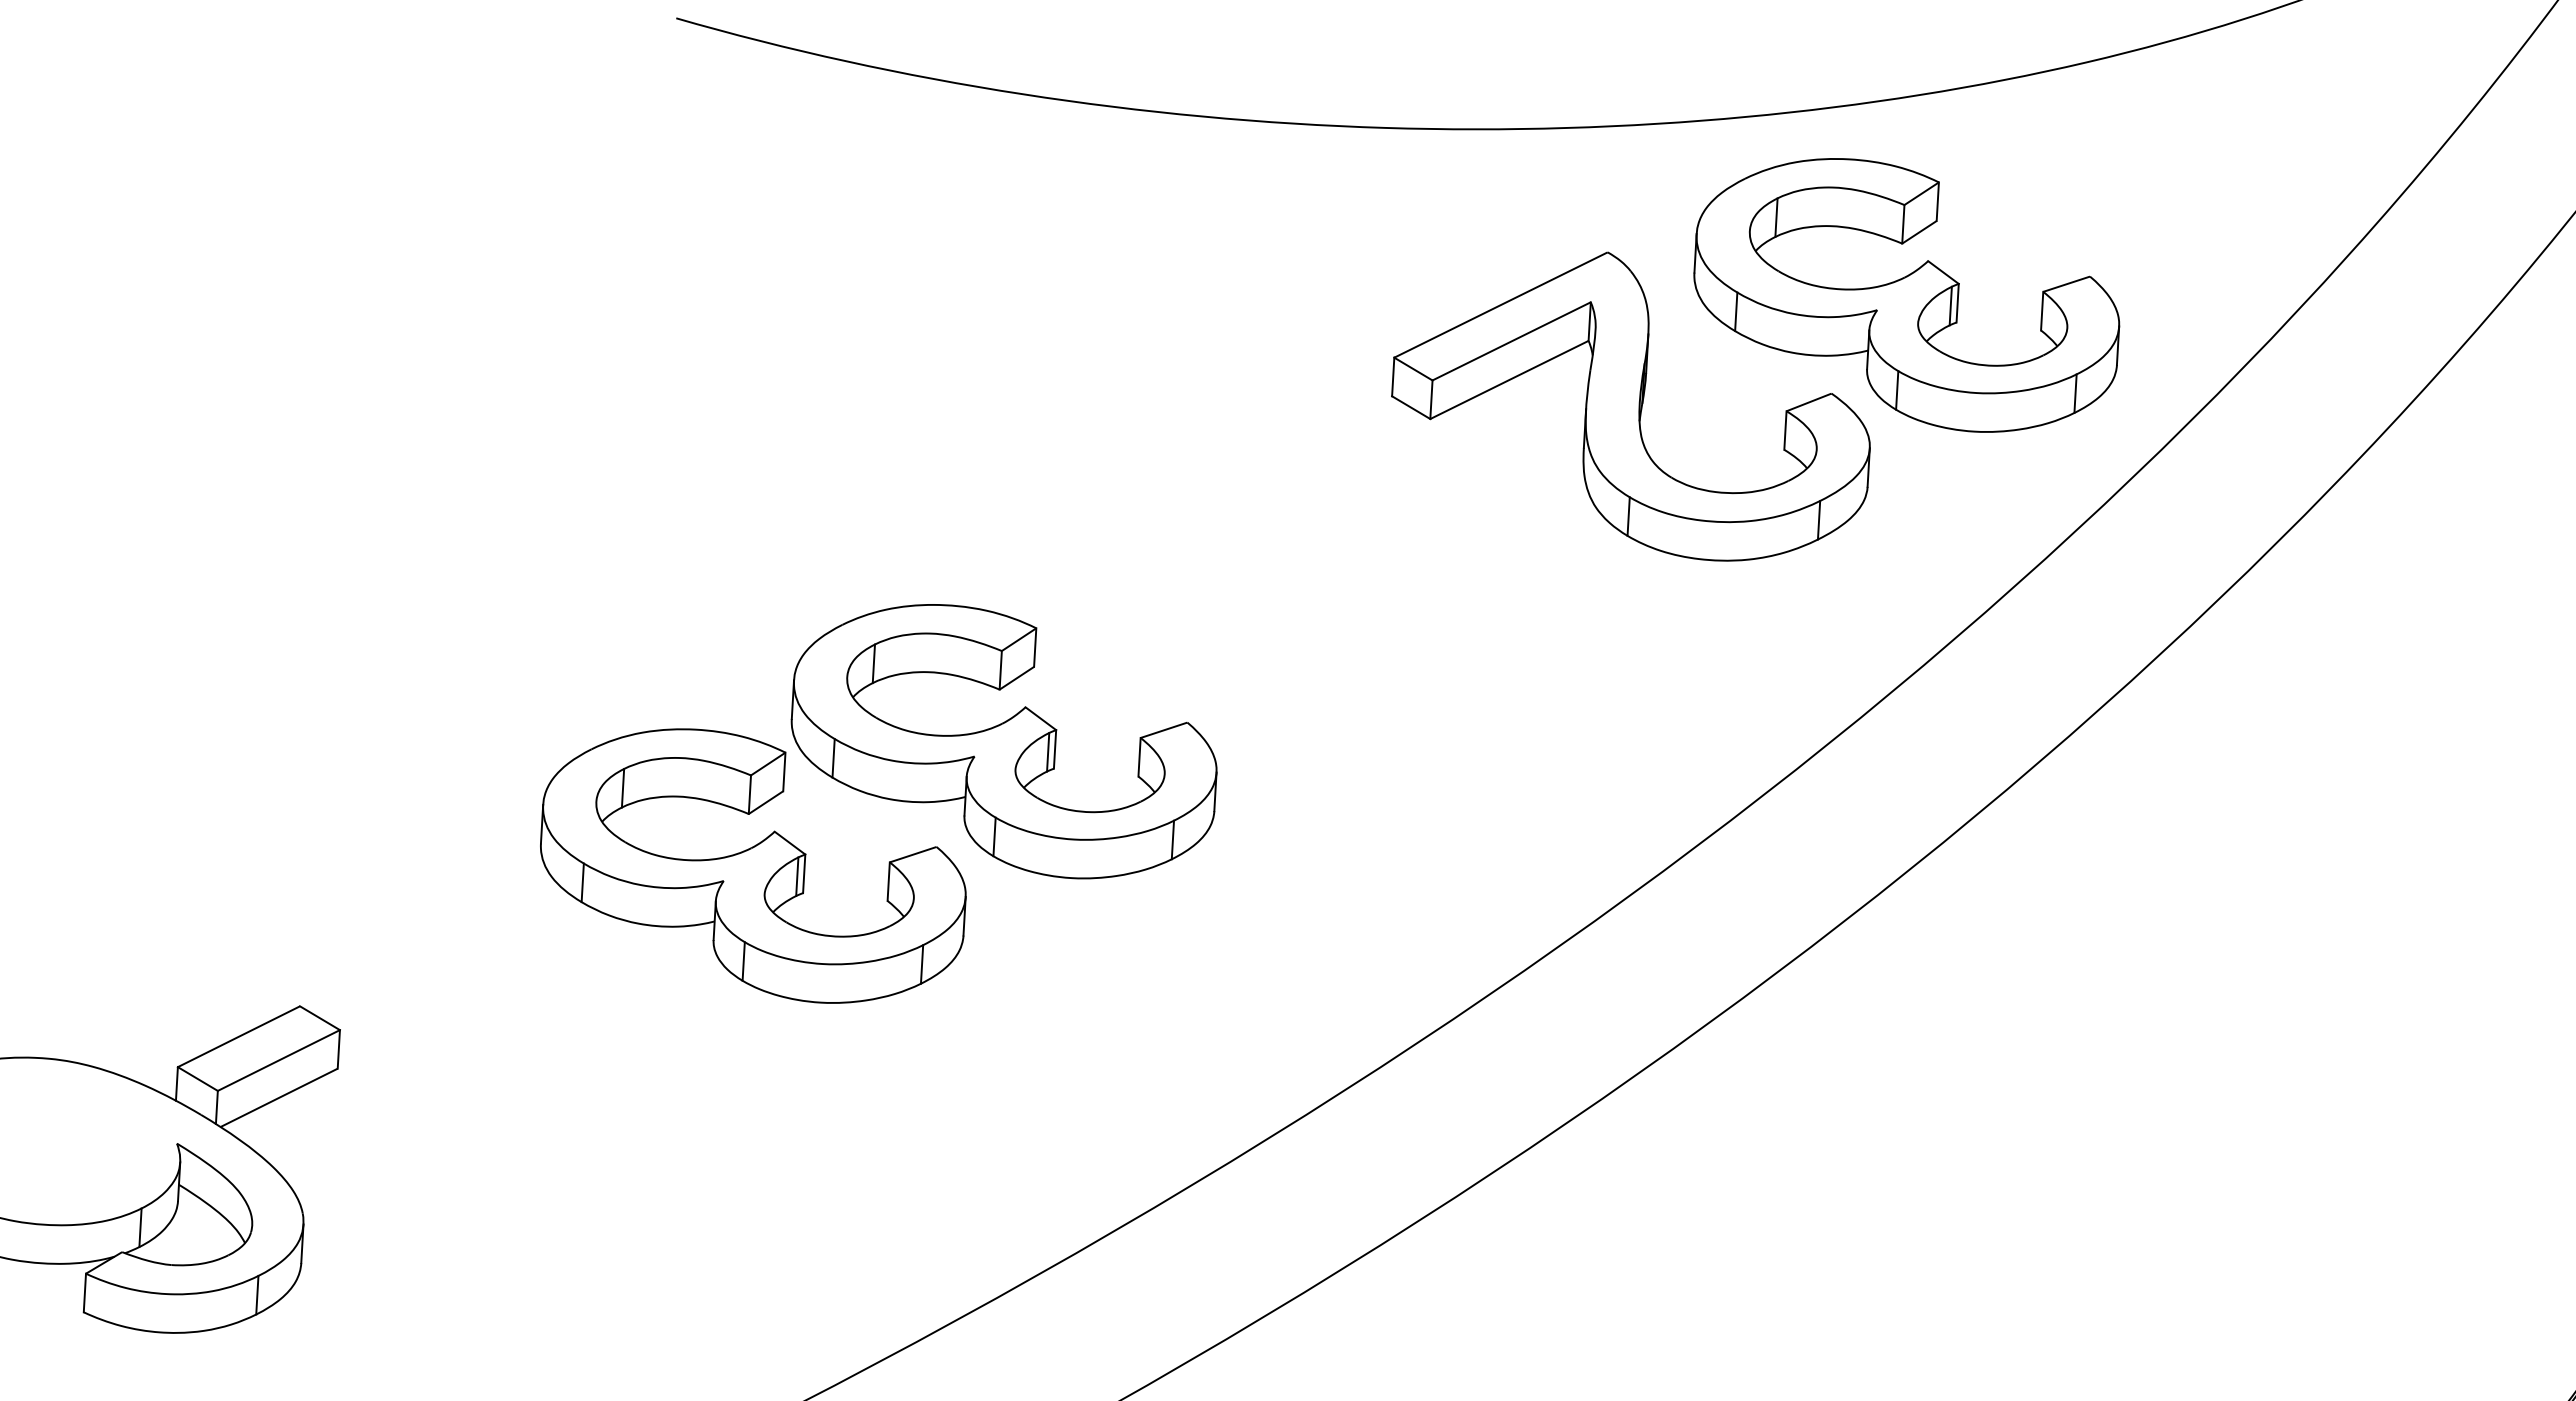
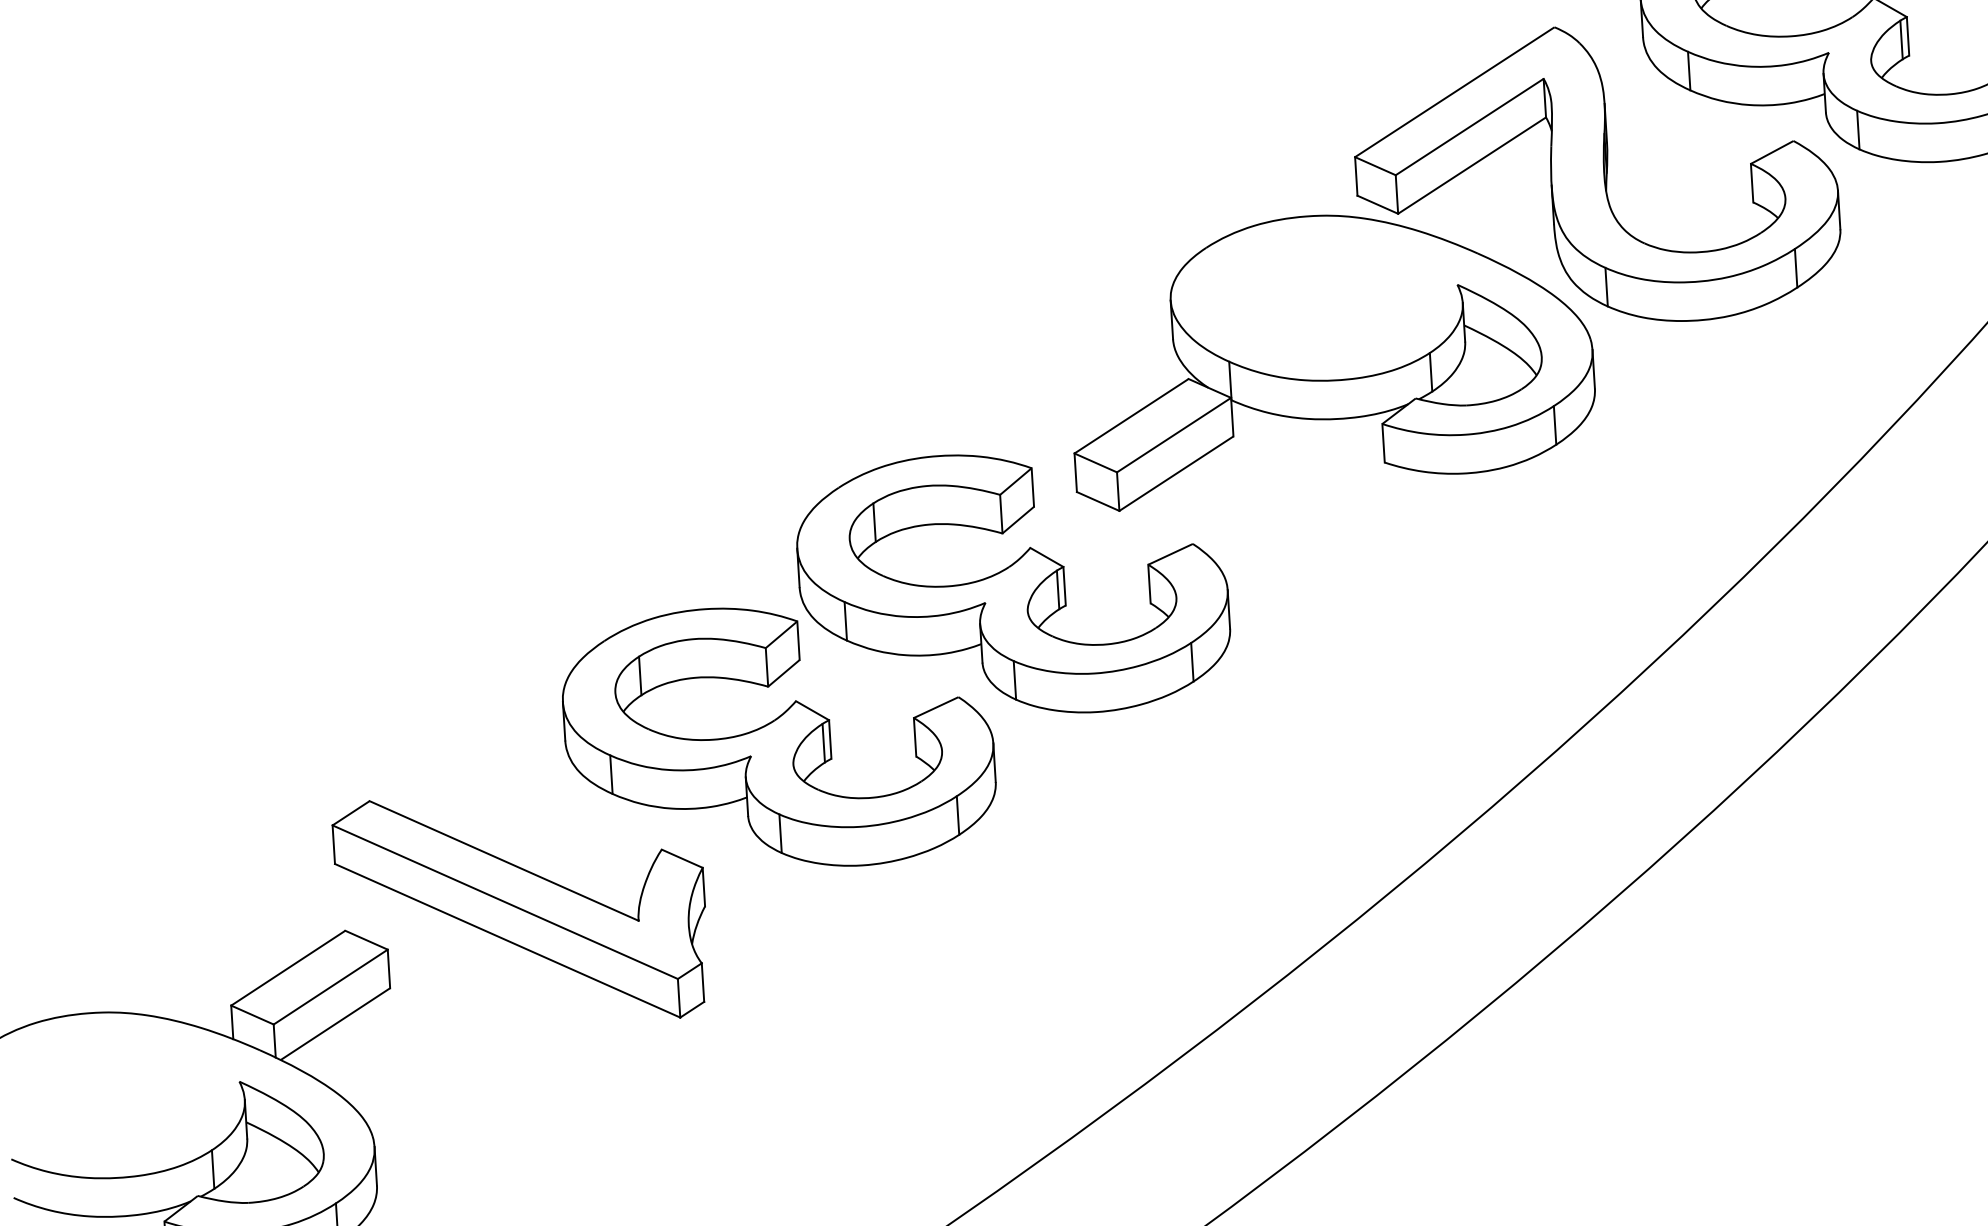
part: (1342, 547) -> (1326, 351), added
part: (479, 1006) -> (523, 909), added

